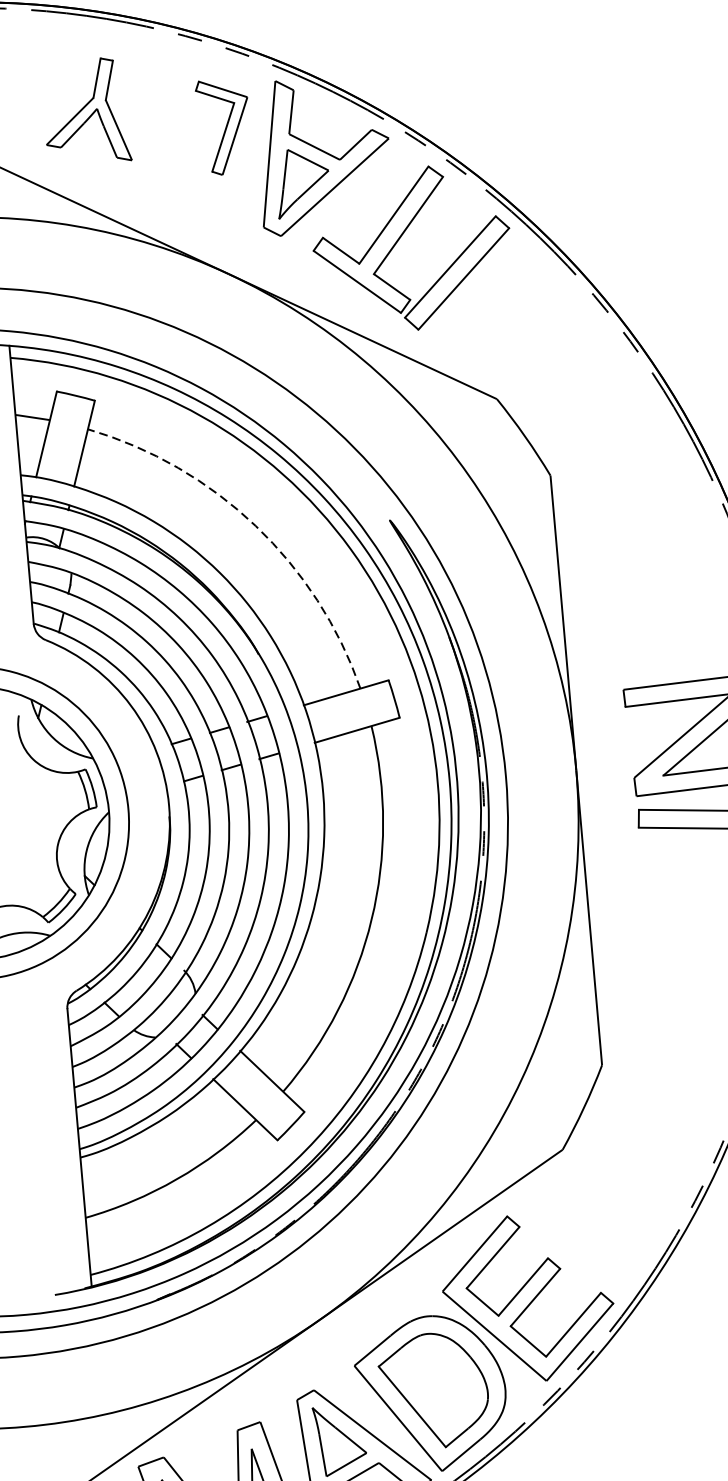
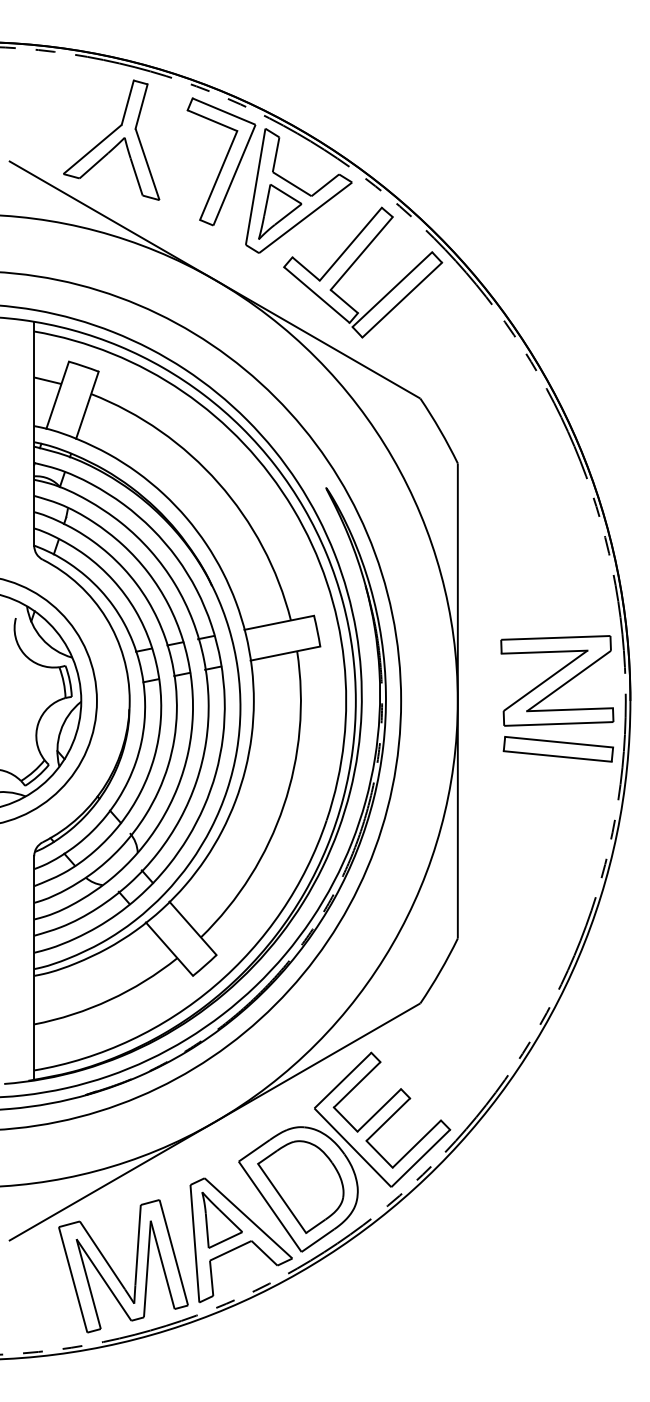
part: (85, 111) -> (111, 139), size x1.43
part: (224, 126) -> (221, 161), size x1.67
arc: (255, 526) -> (218, 483), dashed -> solid

